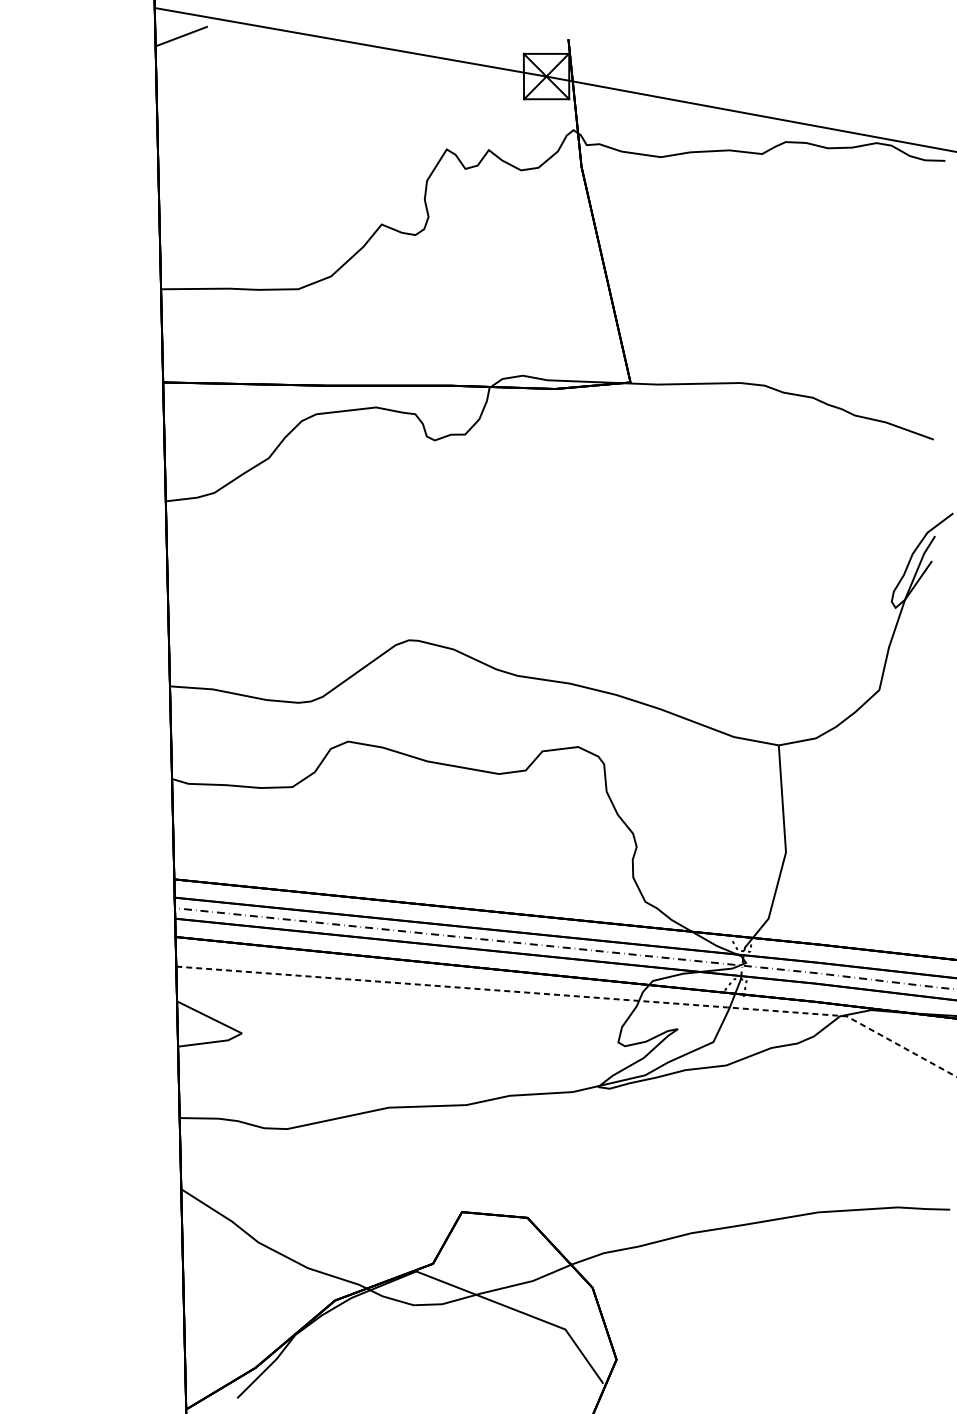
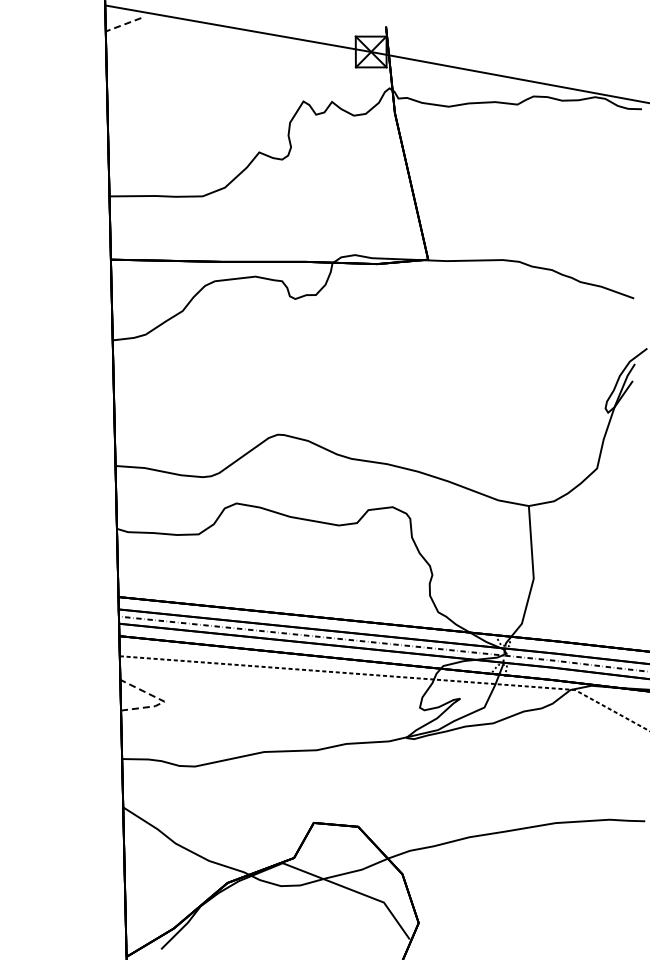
line: (181, 36) -> (123, 24), solid -> dashed
line: (240, 1033) -> (163, 701), solid -> dashed

